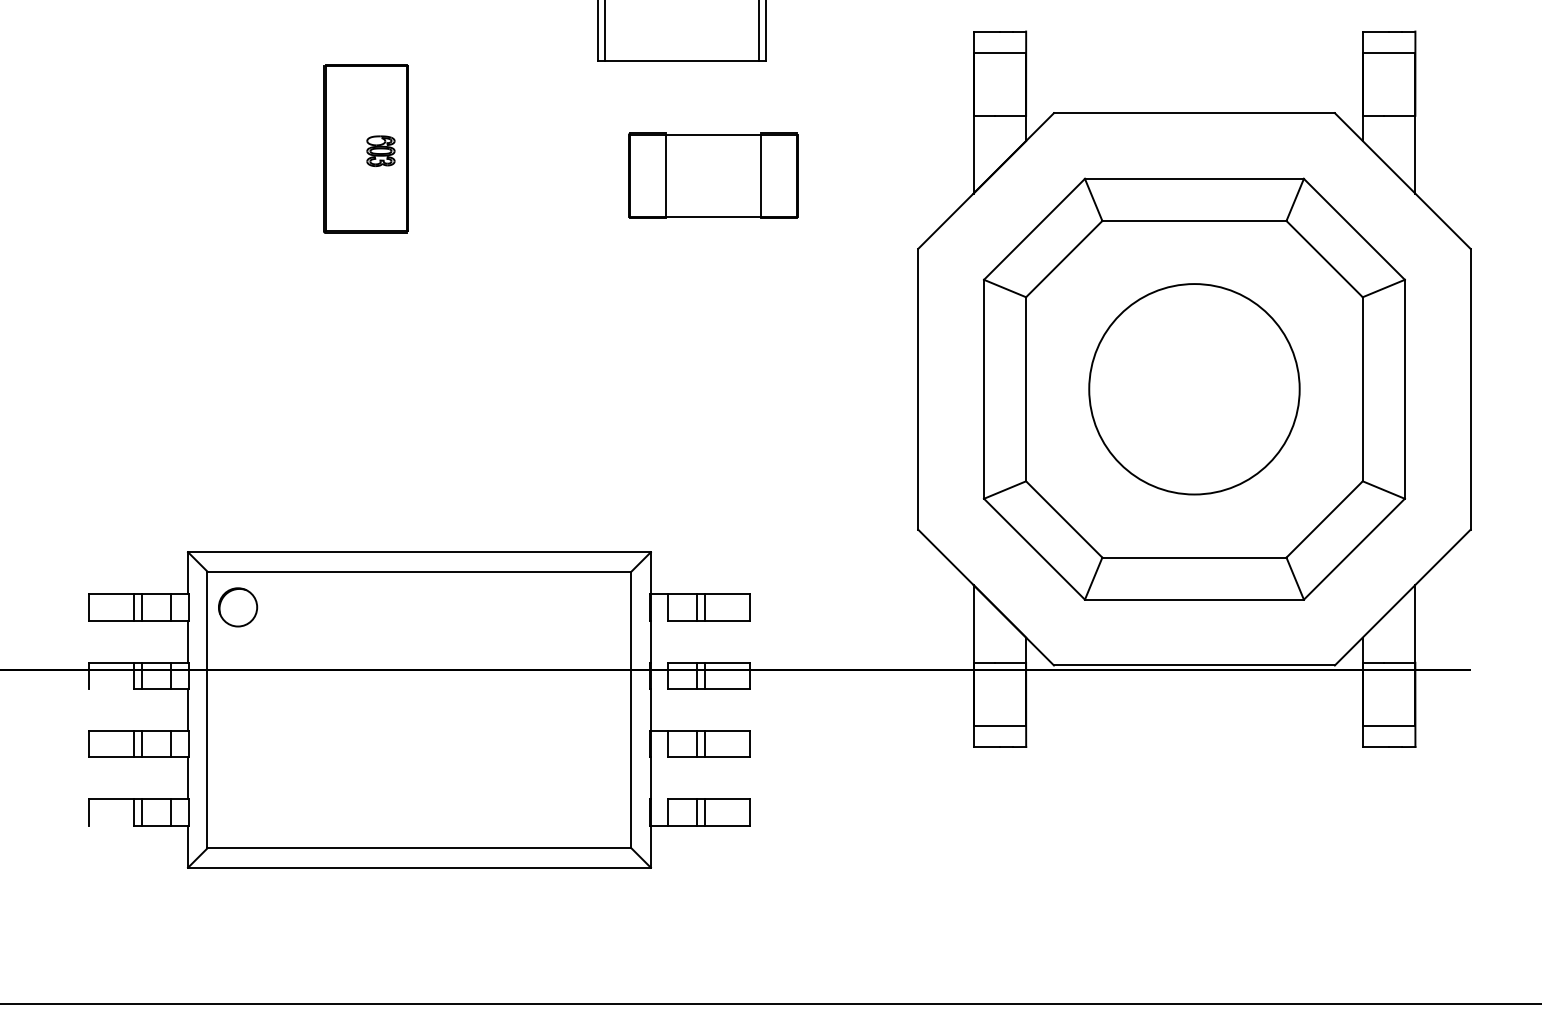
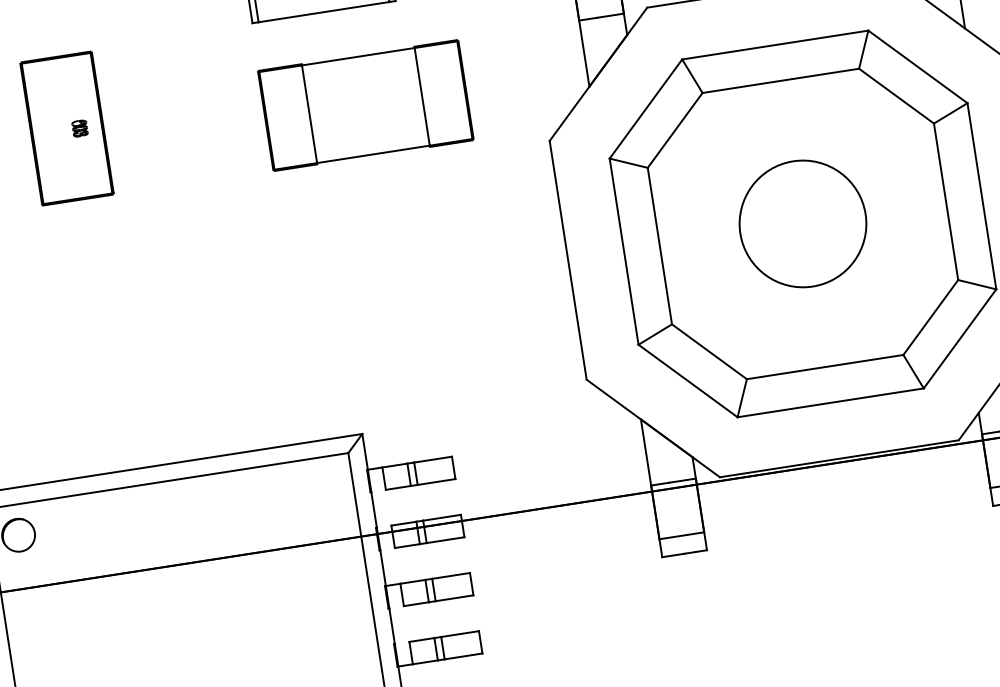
part: (380, 150) -> (79, 128), size x0.6
part: (713, 175) -> (365, 105), size x1.4
circle: (1194, 389) -> (803, 224), size x0.7

